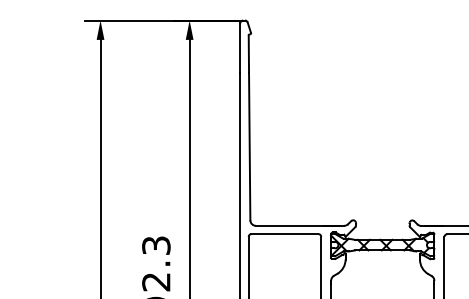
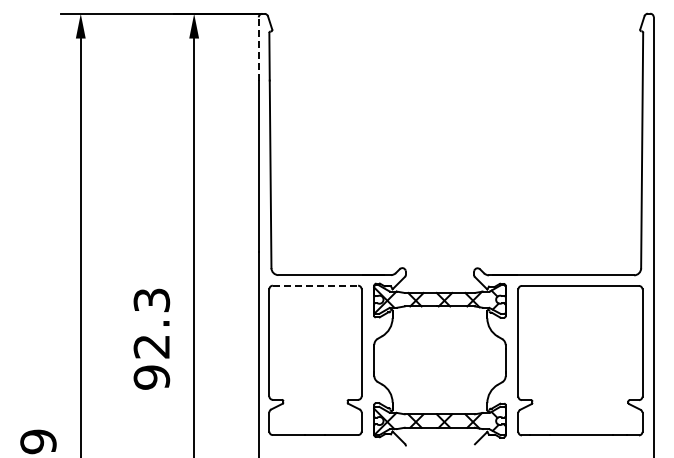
line: (240, 47) -> (258, 48), solid -> dashed
line: (284, 233) -> (315, 285), solid -> dashed

